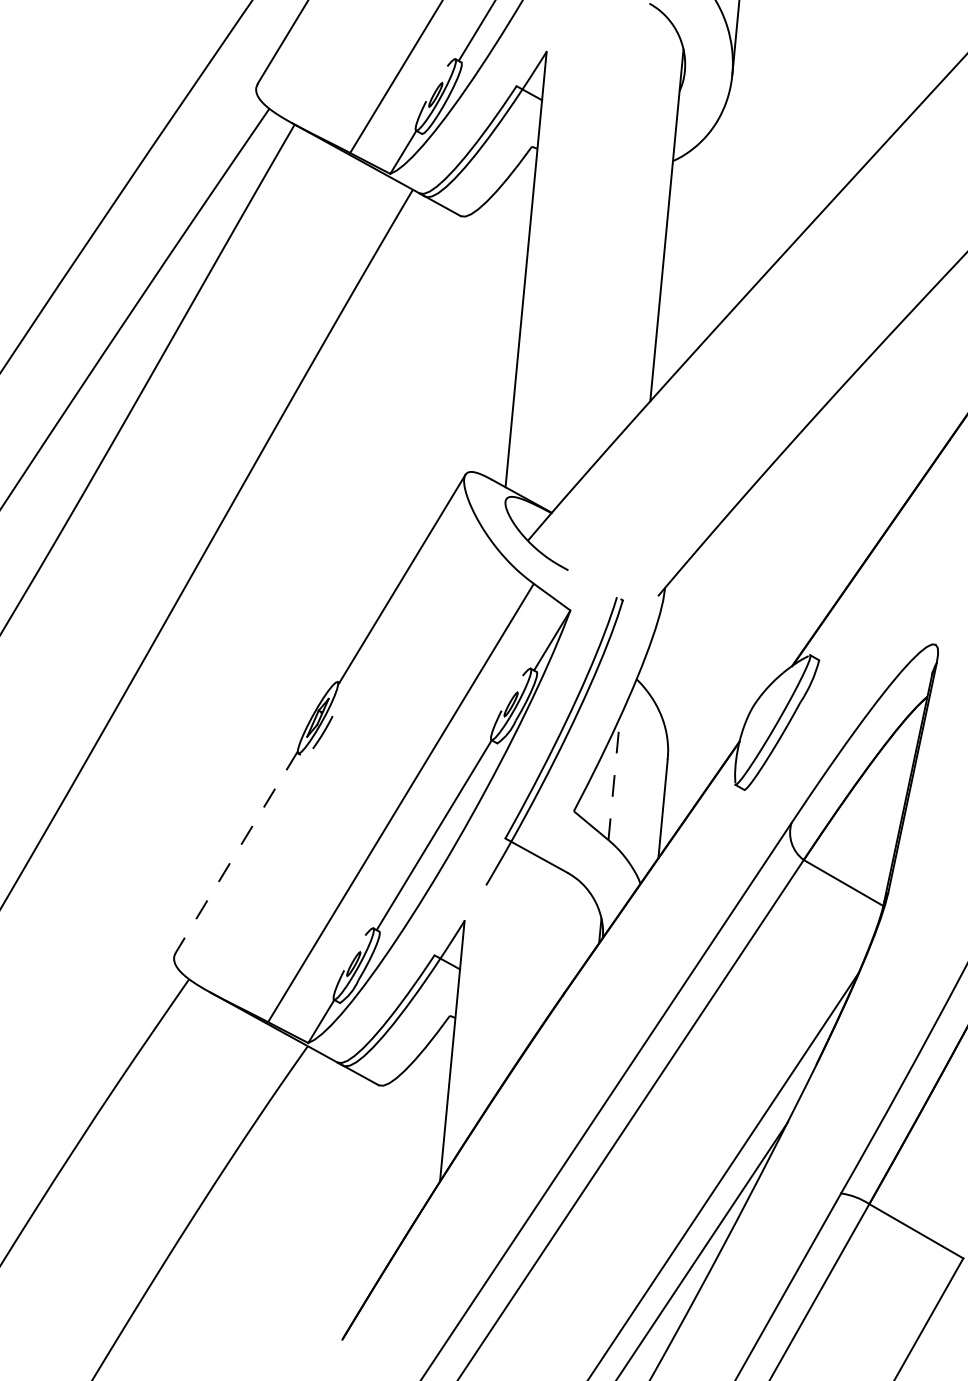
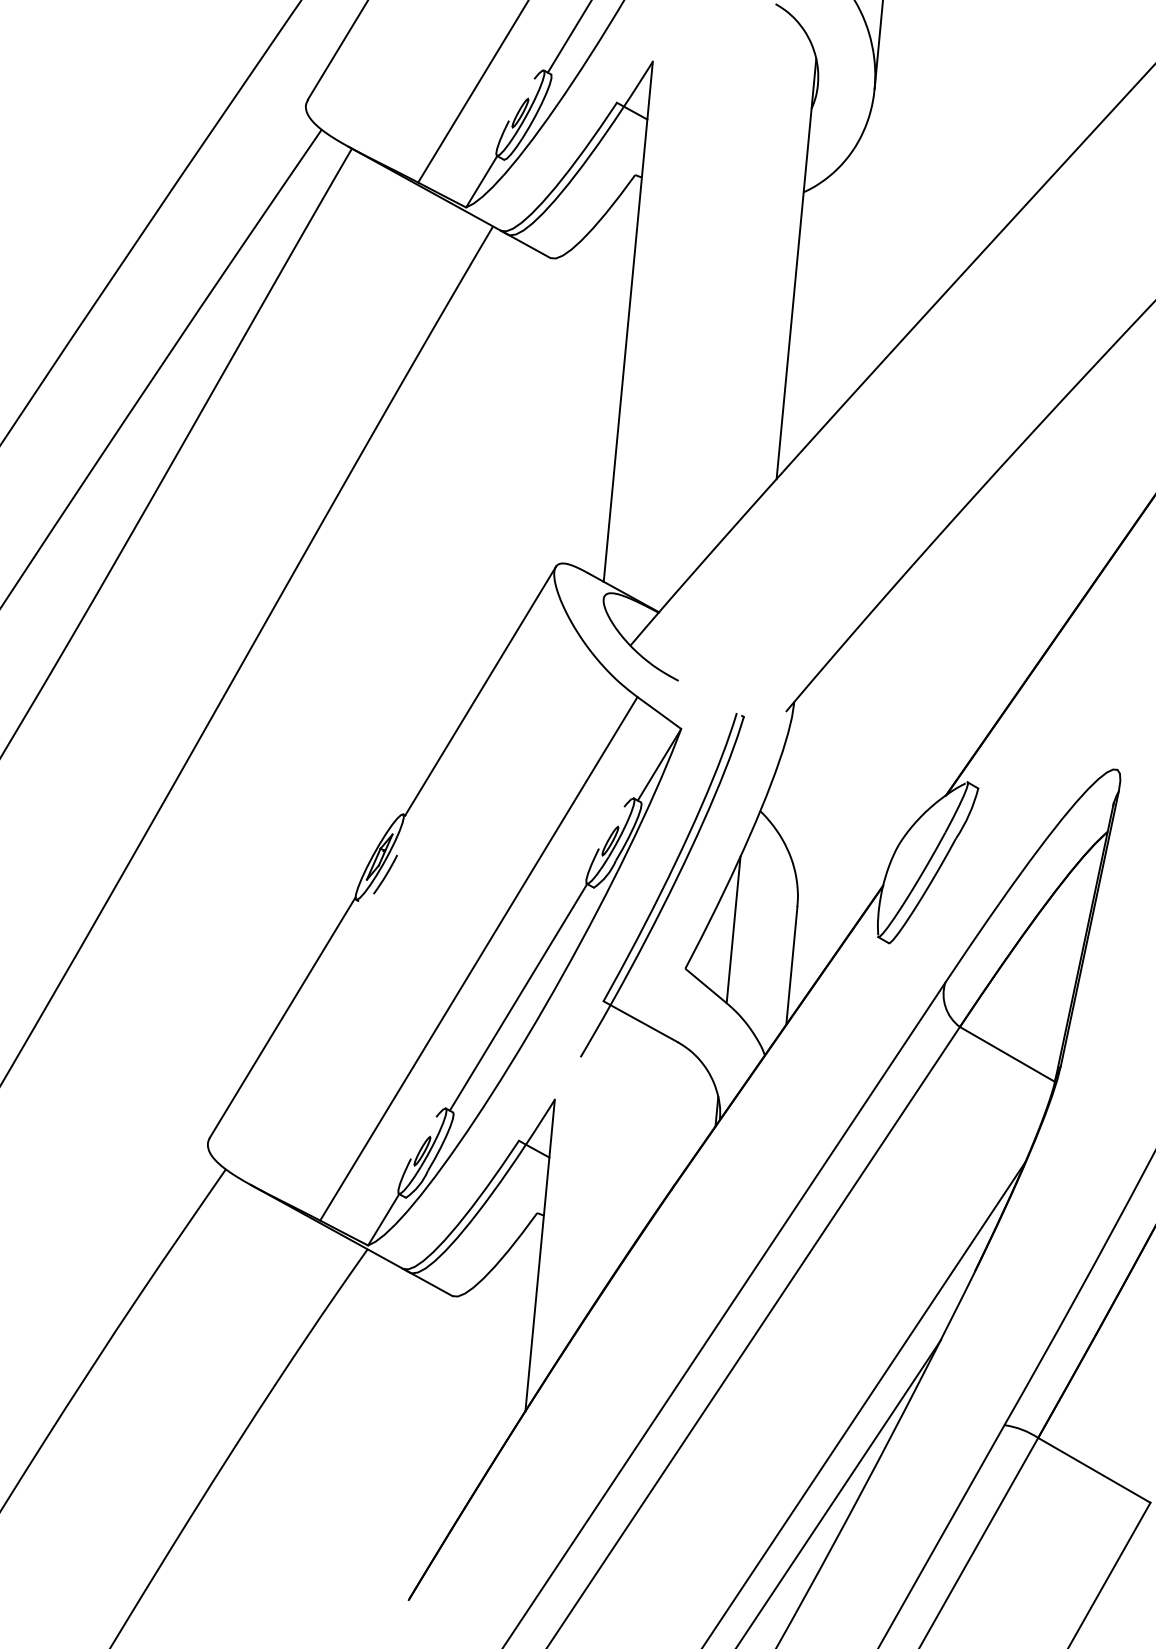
line: (614, 778) -> (733, 929), dashed -> solid
line: (236, 852) -> (282, 1017), dashed -> solid

